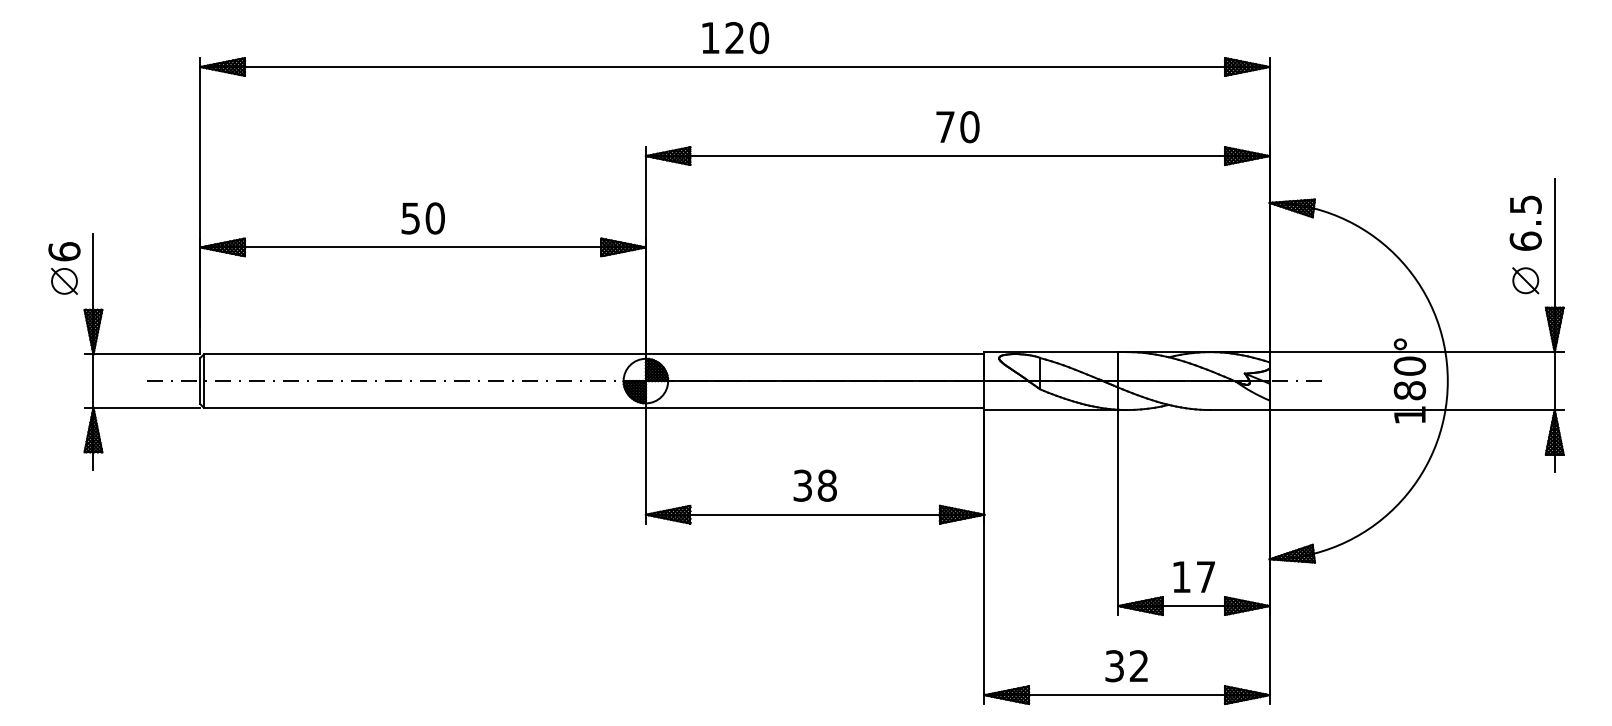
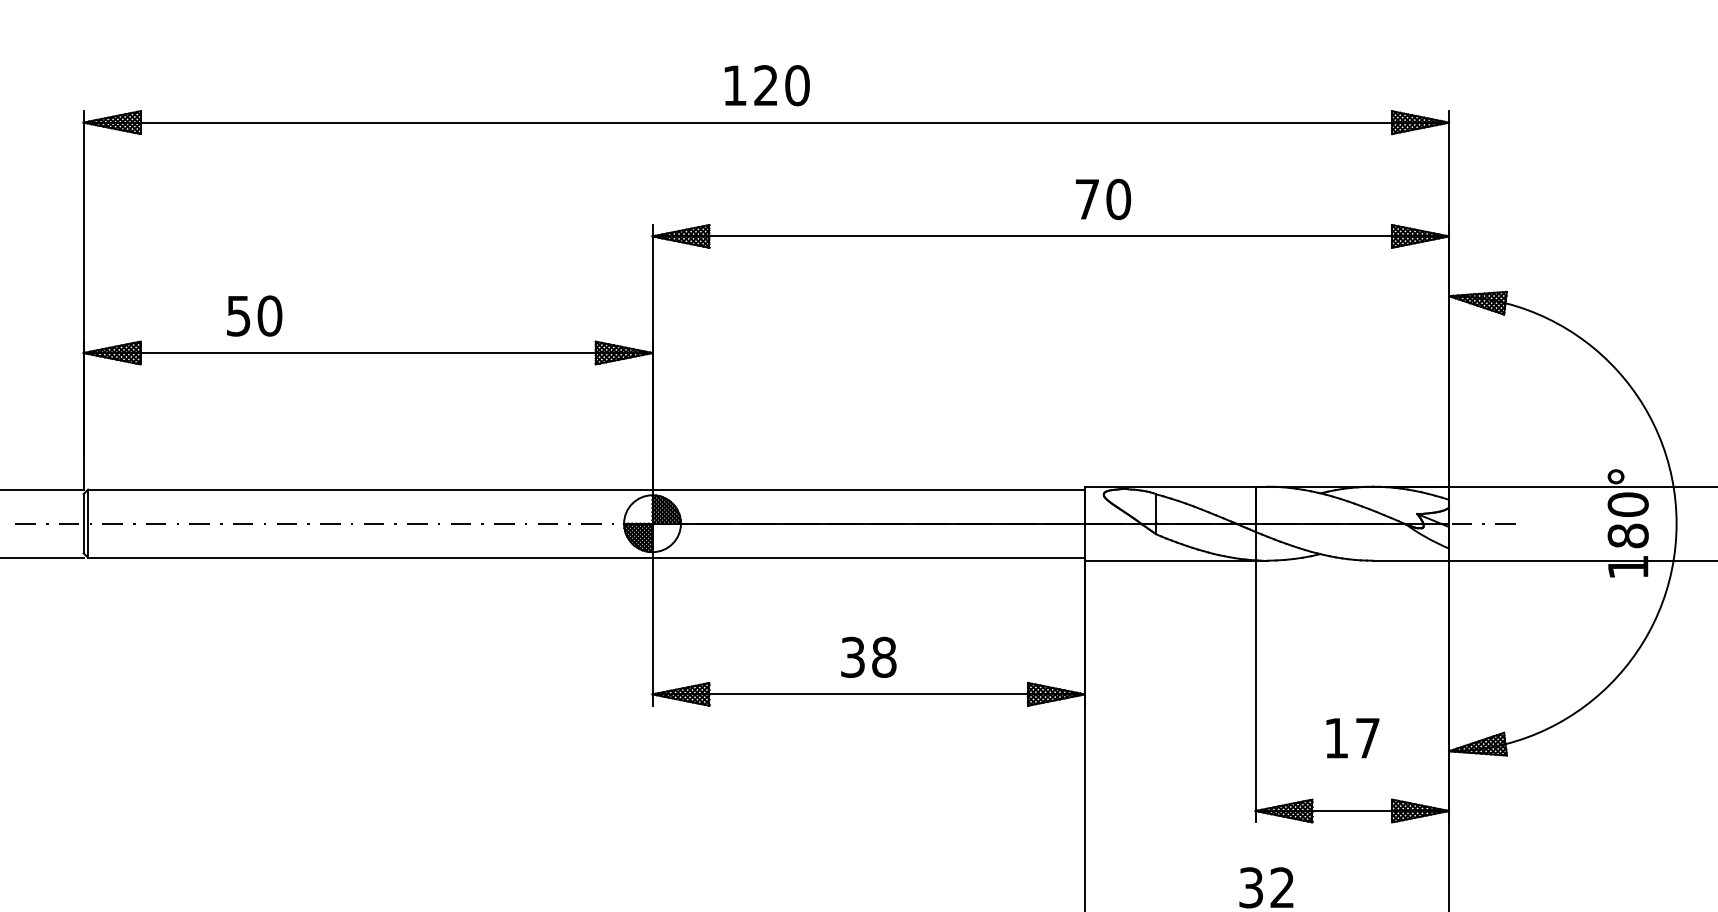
text: (957, 127) -> (1102, 199), moved
text: (422, 218) -> (253, 316), moved
text: (1193, 576) -> (1351, 737), moved

